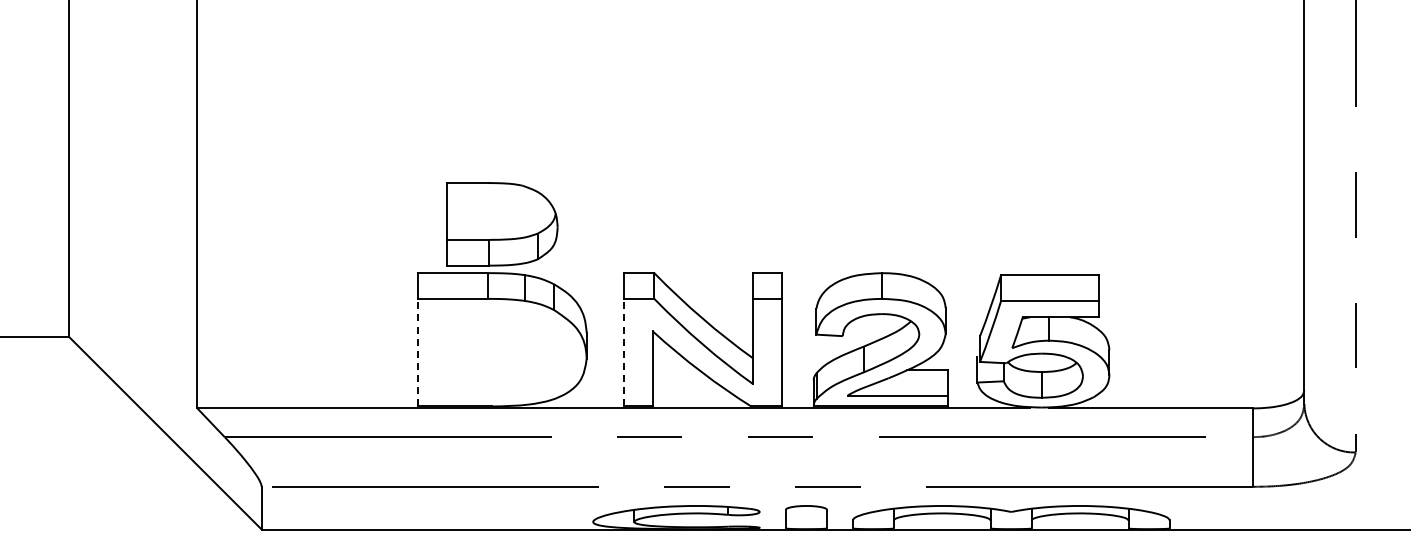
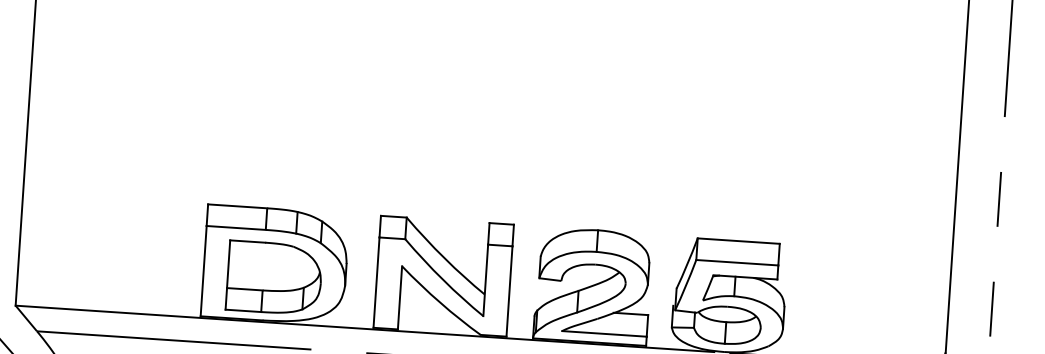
part: (502, 224) -> (274, 278), moved
line: (417, 352) -> (203, 270), dashed -> solid
line: (623, 352) -> (376, 282), dashed -> solid

